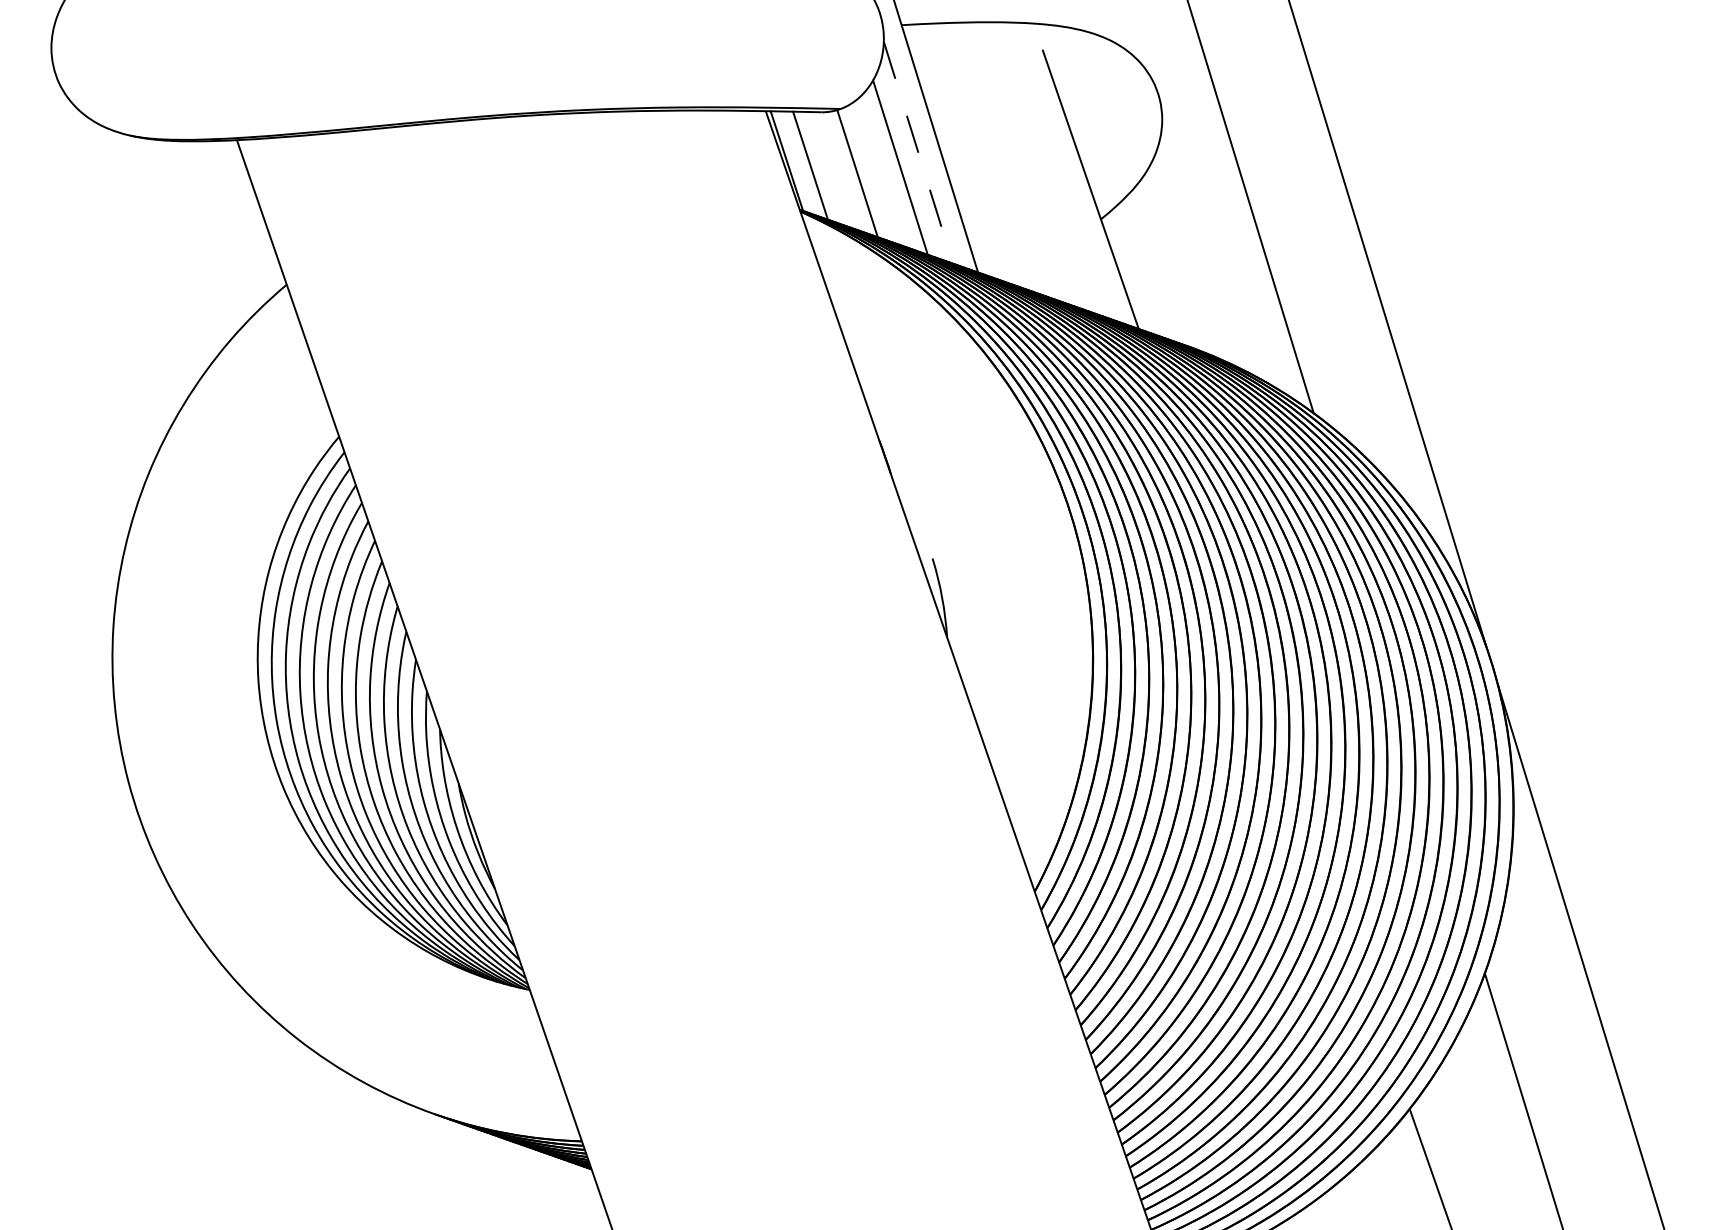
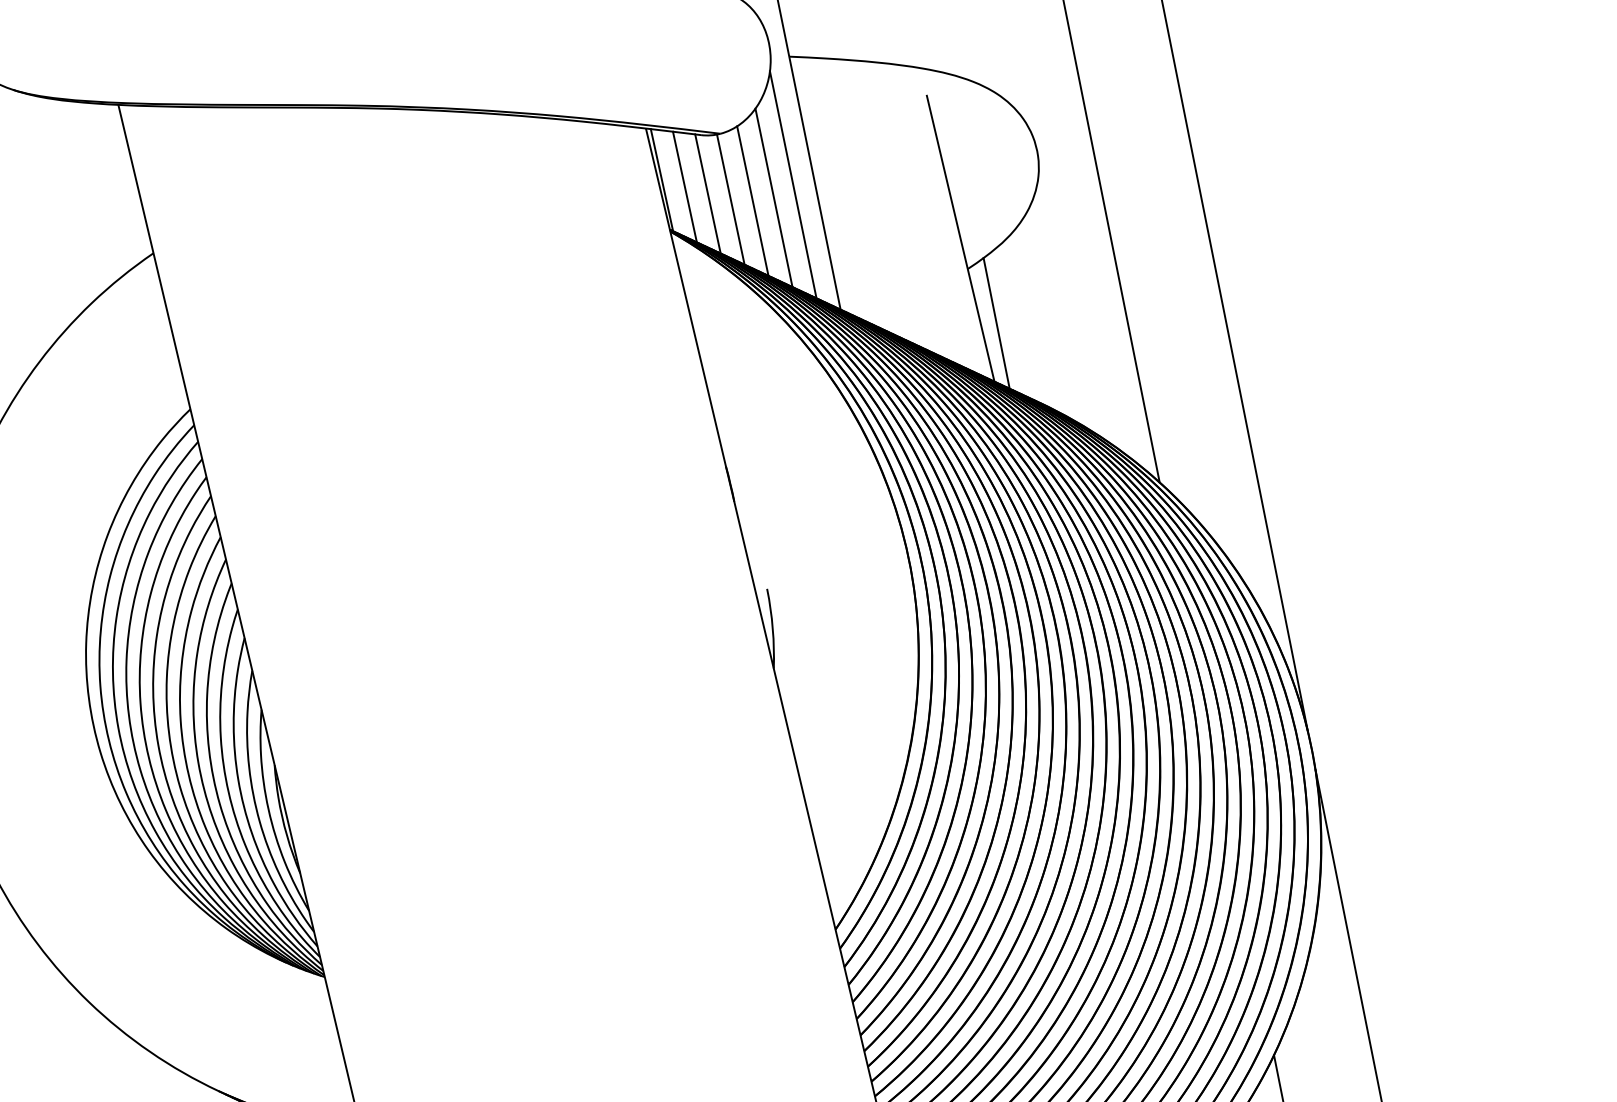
line: (918, 153) -> (793, 185), dashed -> solid
line: (833, 170) -> (707, 194), added
line: (879, 172) -> (752, 200), added
line: (1134, 270) -> (996, 323), added

